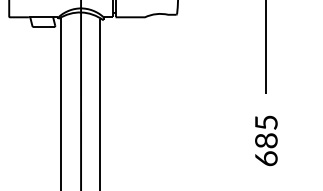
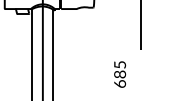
text: (267, 140) -> (120, 74), moved

